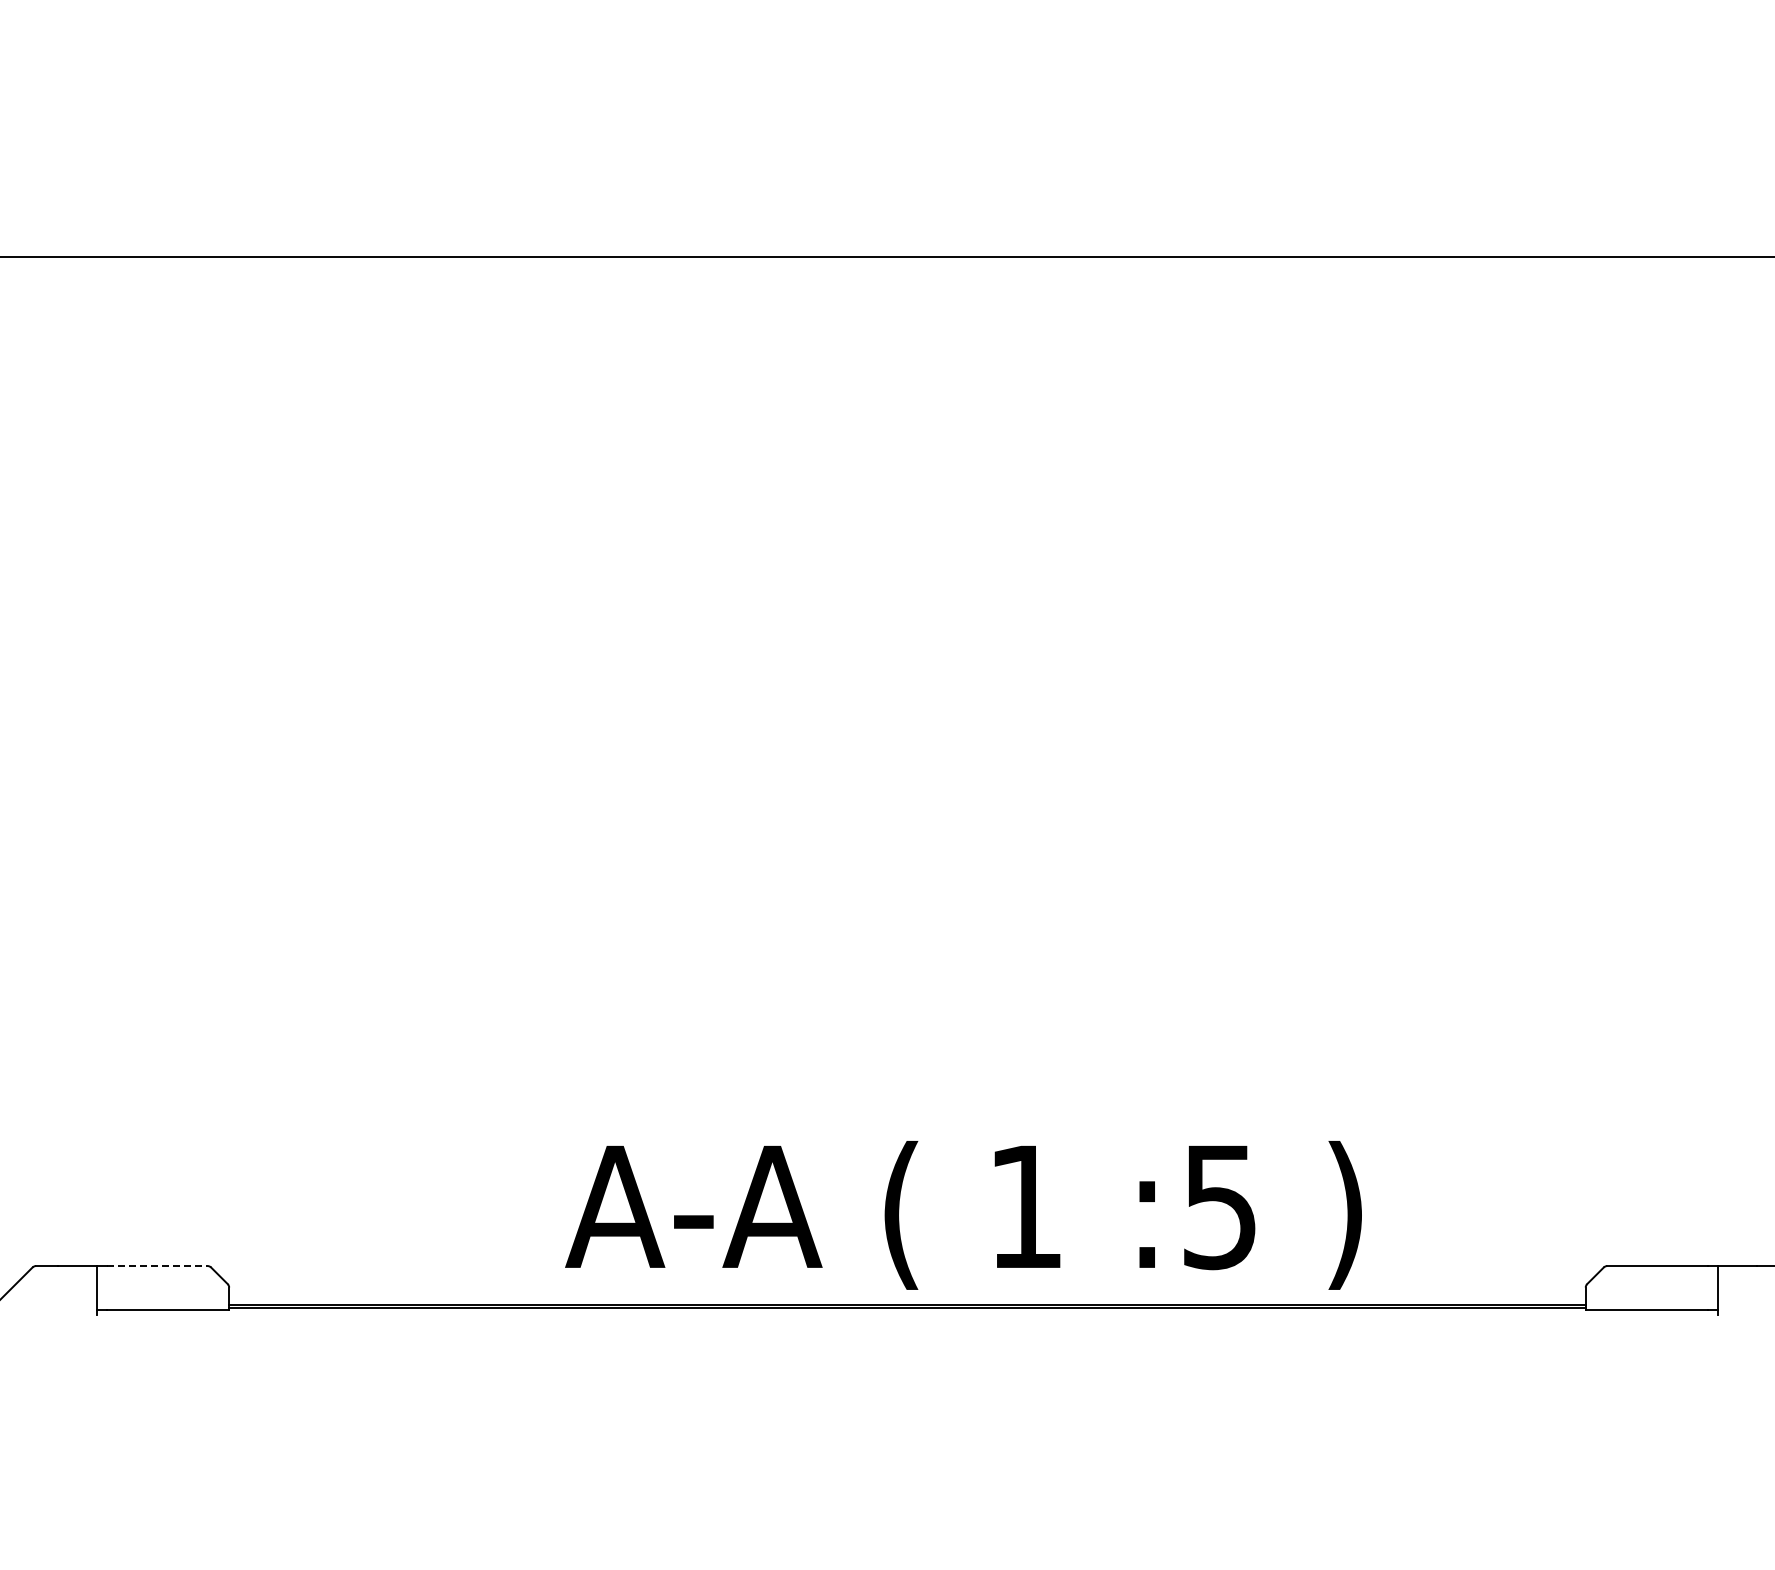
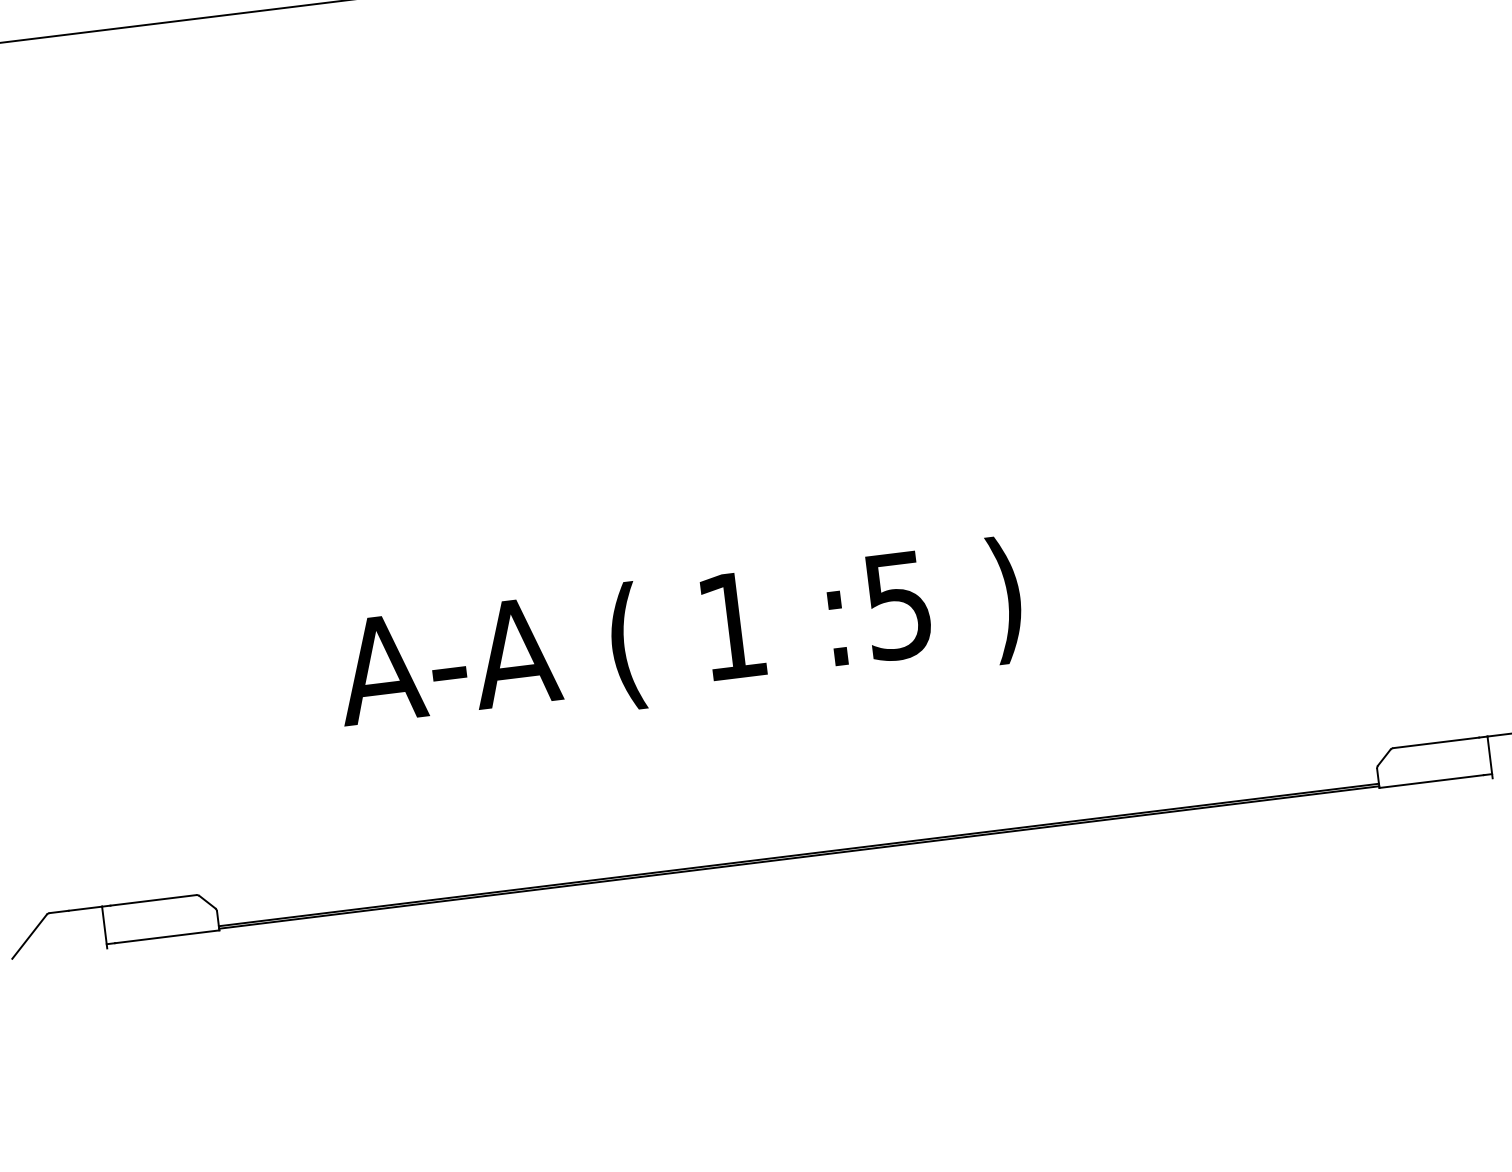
text: (963, 1215) -> (679, 639), moved
line: (157, 1266) -> (153, 900), dashed -> solid

